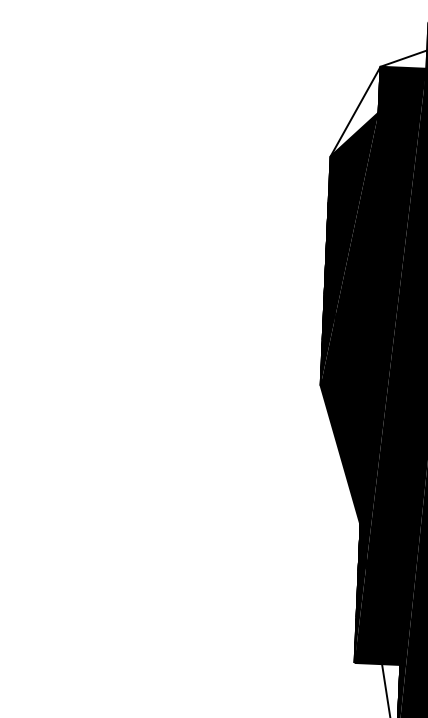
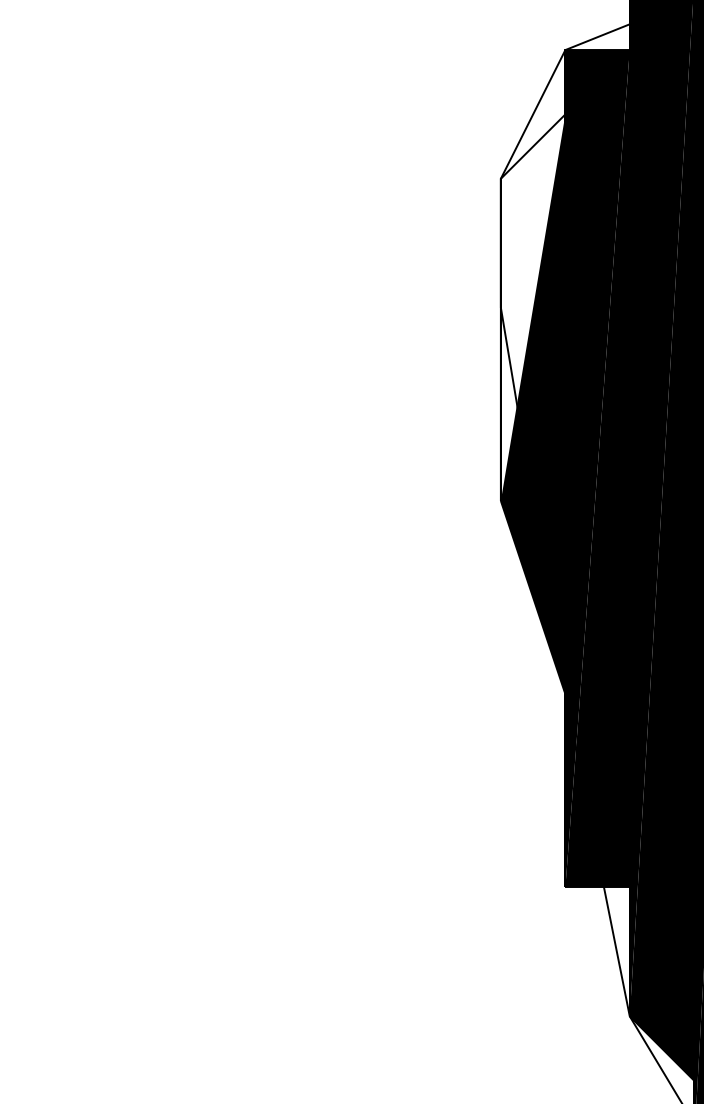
fill: (349, 249) -> (532, 307), removed

